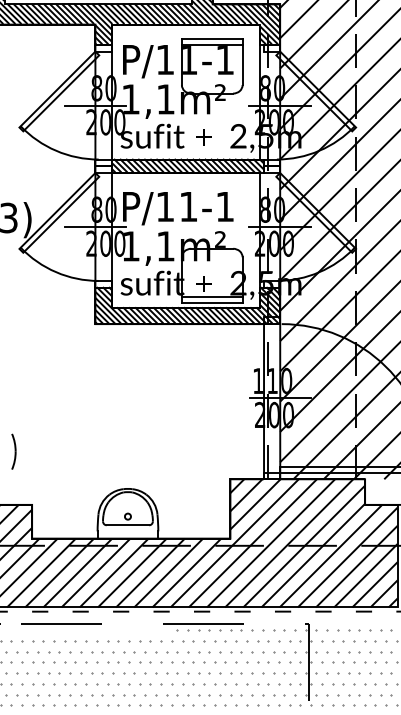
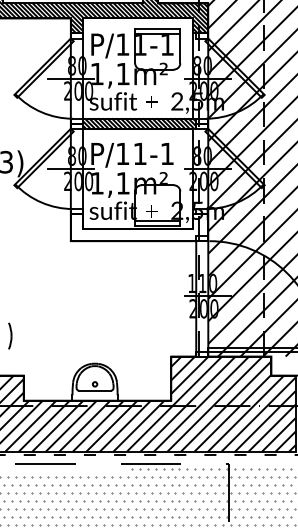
hatch: (187, 304) -> (139, 226), removed

